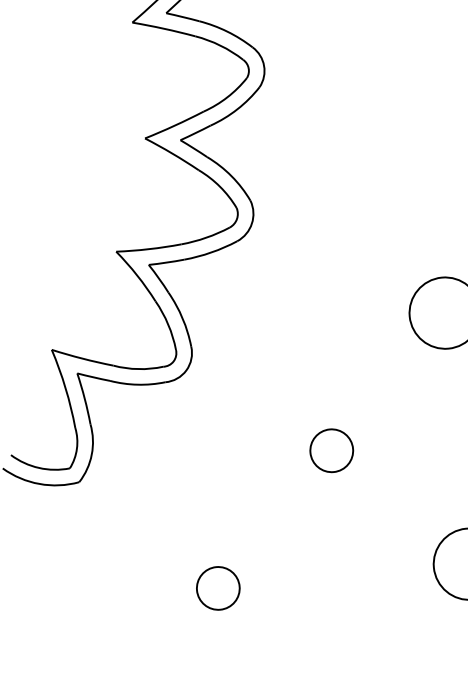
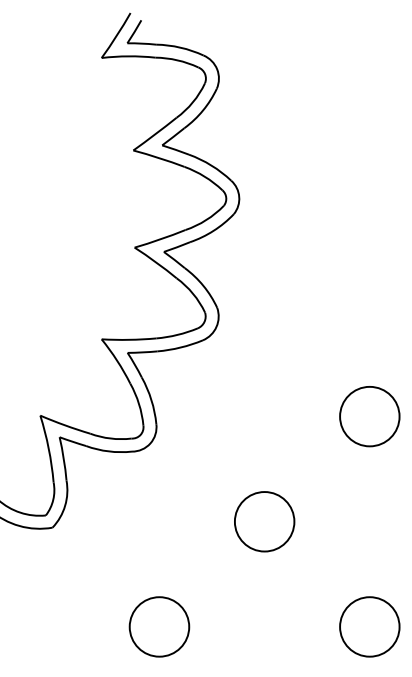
circle: (331, 450) -> (264, 521), size x1.67
circle: (218, 587) -> (159, 626), size x1.67

